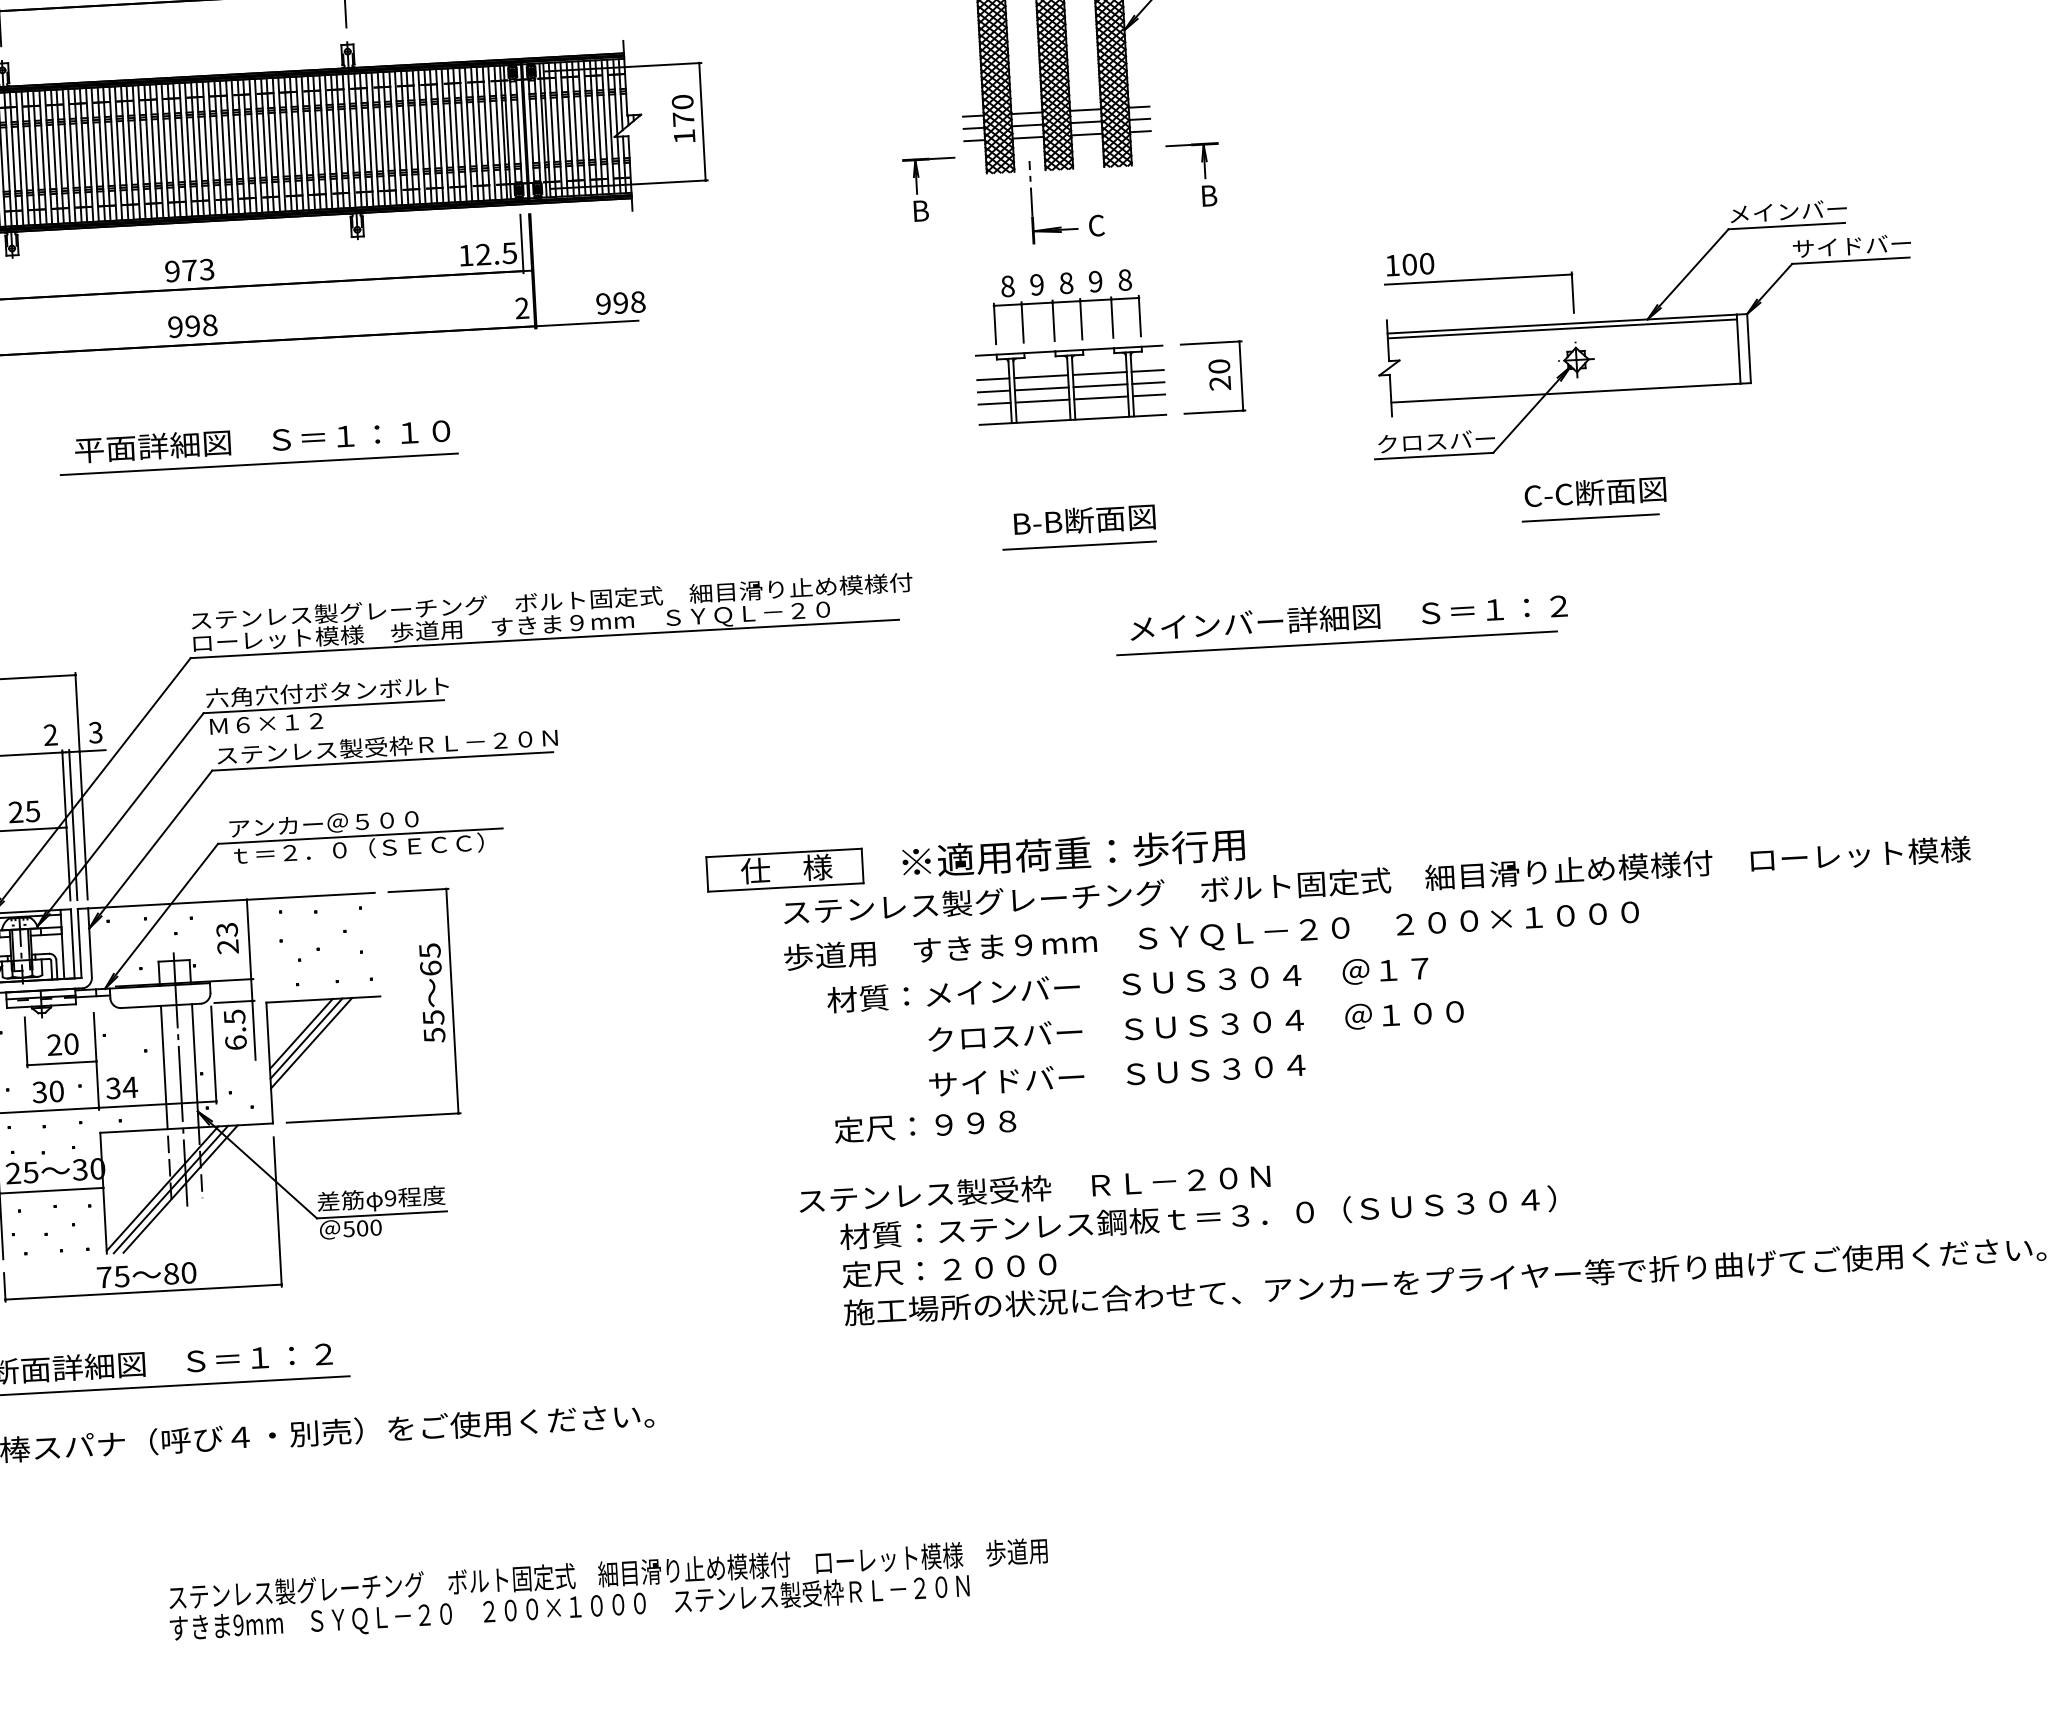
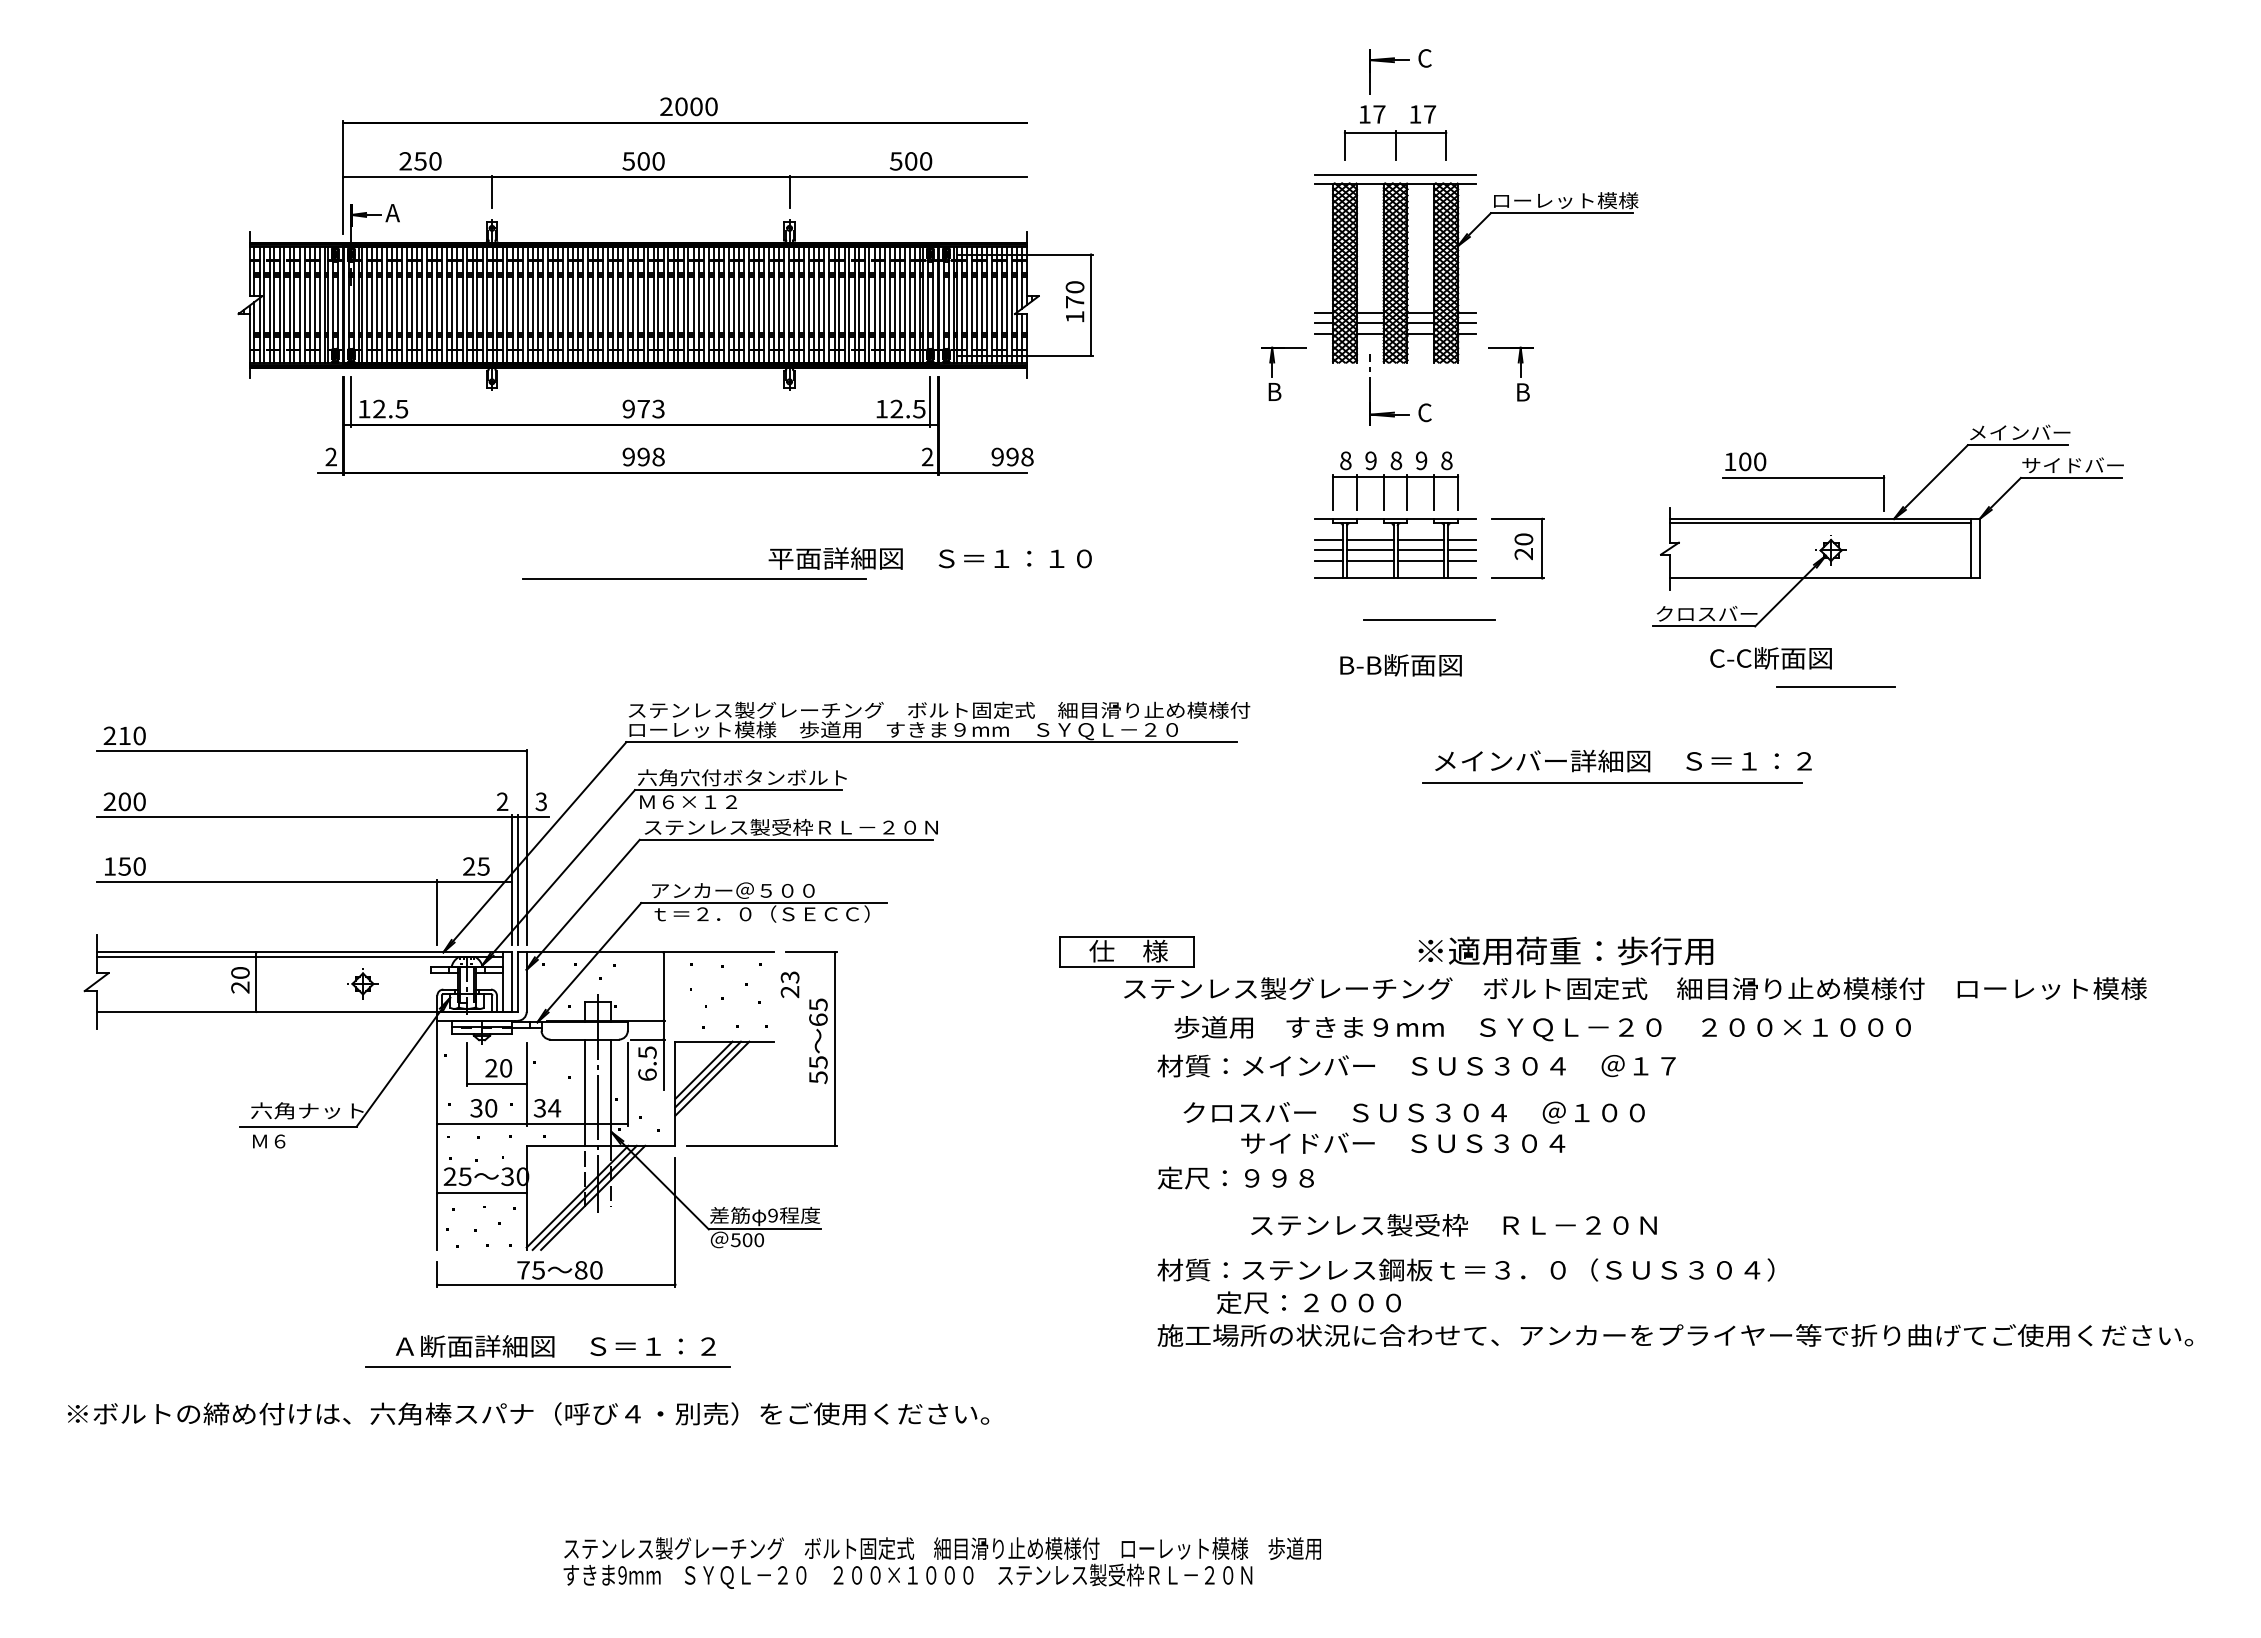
part: (1478, 283) -> (1803, 481), moved
text: (261, 440) -> (929, 558), moved
text: (1594, 492) -> (1770, 658), moved
line: (1079, 545) -> (1429, 619), moved
text: (1073, 852) -> (1565, 950), moved
text: (1211, 936) -> (1542, 1028), moved
text: (226, 938) -> (789, 984), moved
text: (1195, 1025) -> (1413, 1112), moved
text: (1034, 1188) -> (1453, 1225), moved
text: (948, 1269) -> (1308, 1302), moved

